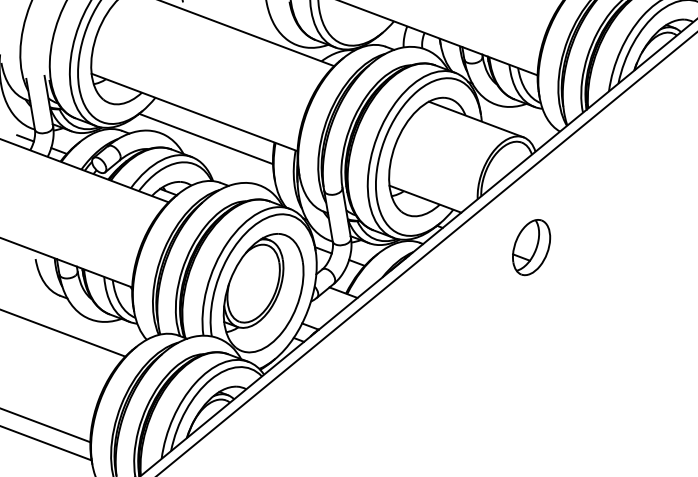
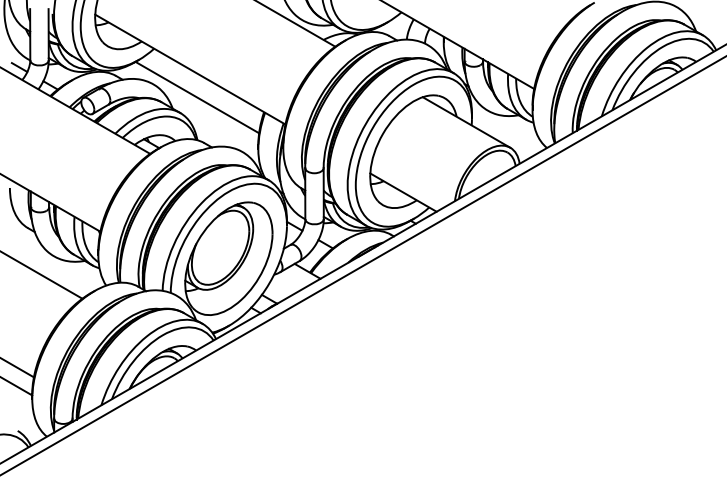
part: (530, 247) -> (499, 257), removed

